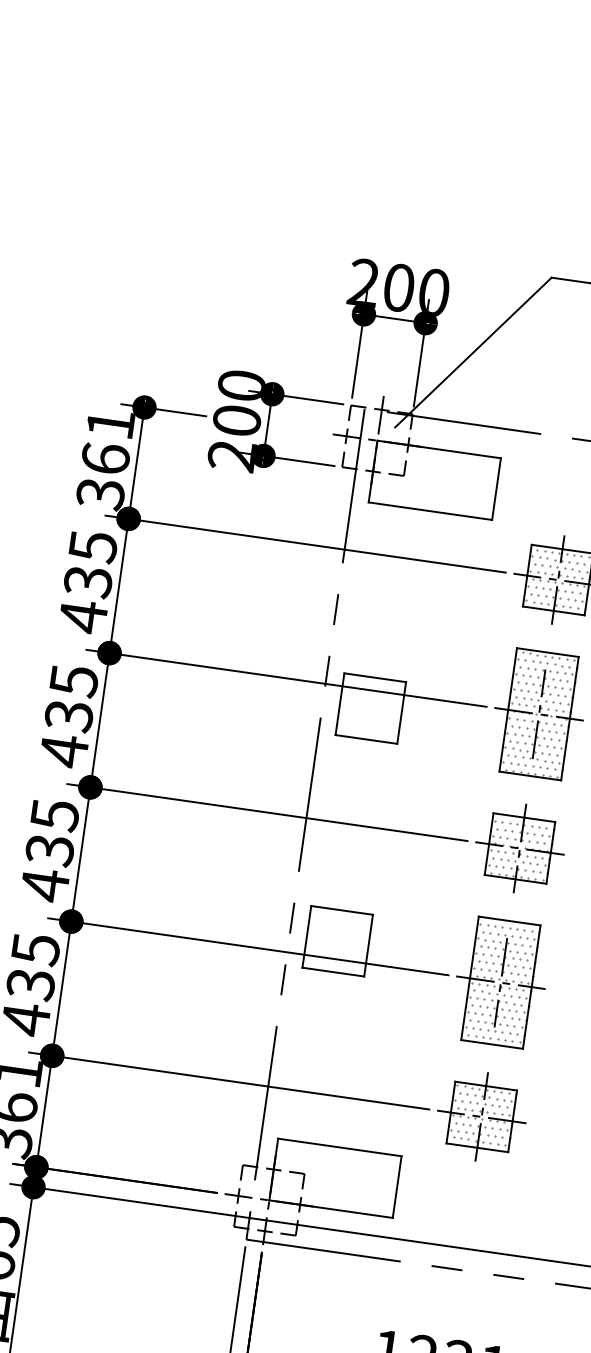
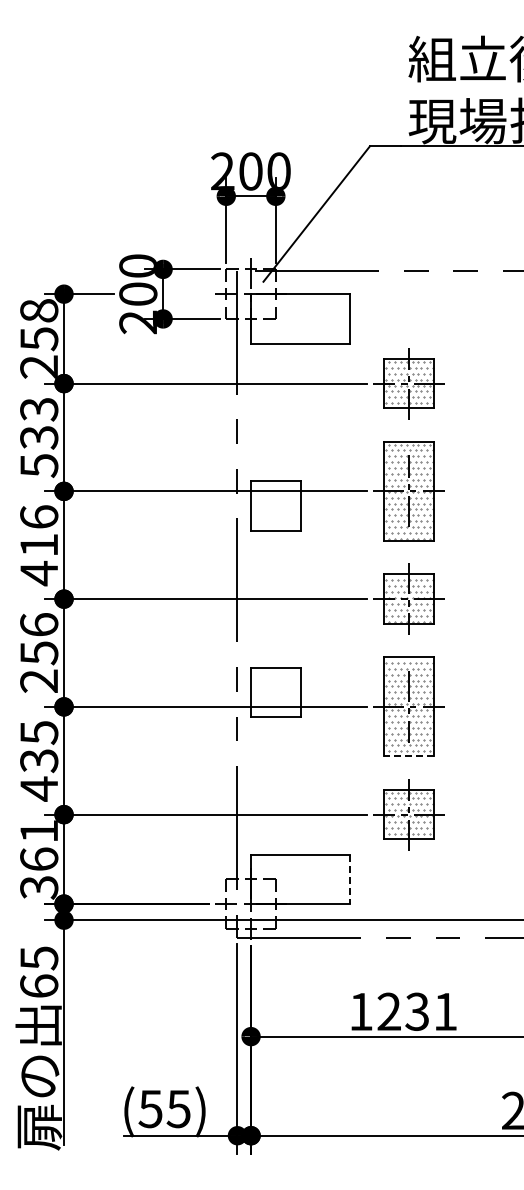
text: (105, 459) -> (39, 339), 361 -> 258
text: (88, 582) -> (39, 438), 435 -> 533
text: (71, 698) -> (39, 531), 435 -> 416
text: (50, 850) -> (39, 653), 435 -> 256
line: (491, 1044) -> (408, 756), solid -> dashed
line: (397, 1187) -> (350, 879), solid -> dashed

